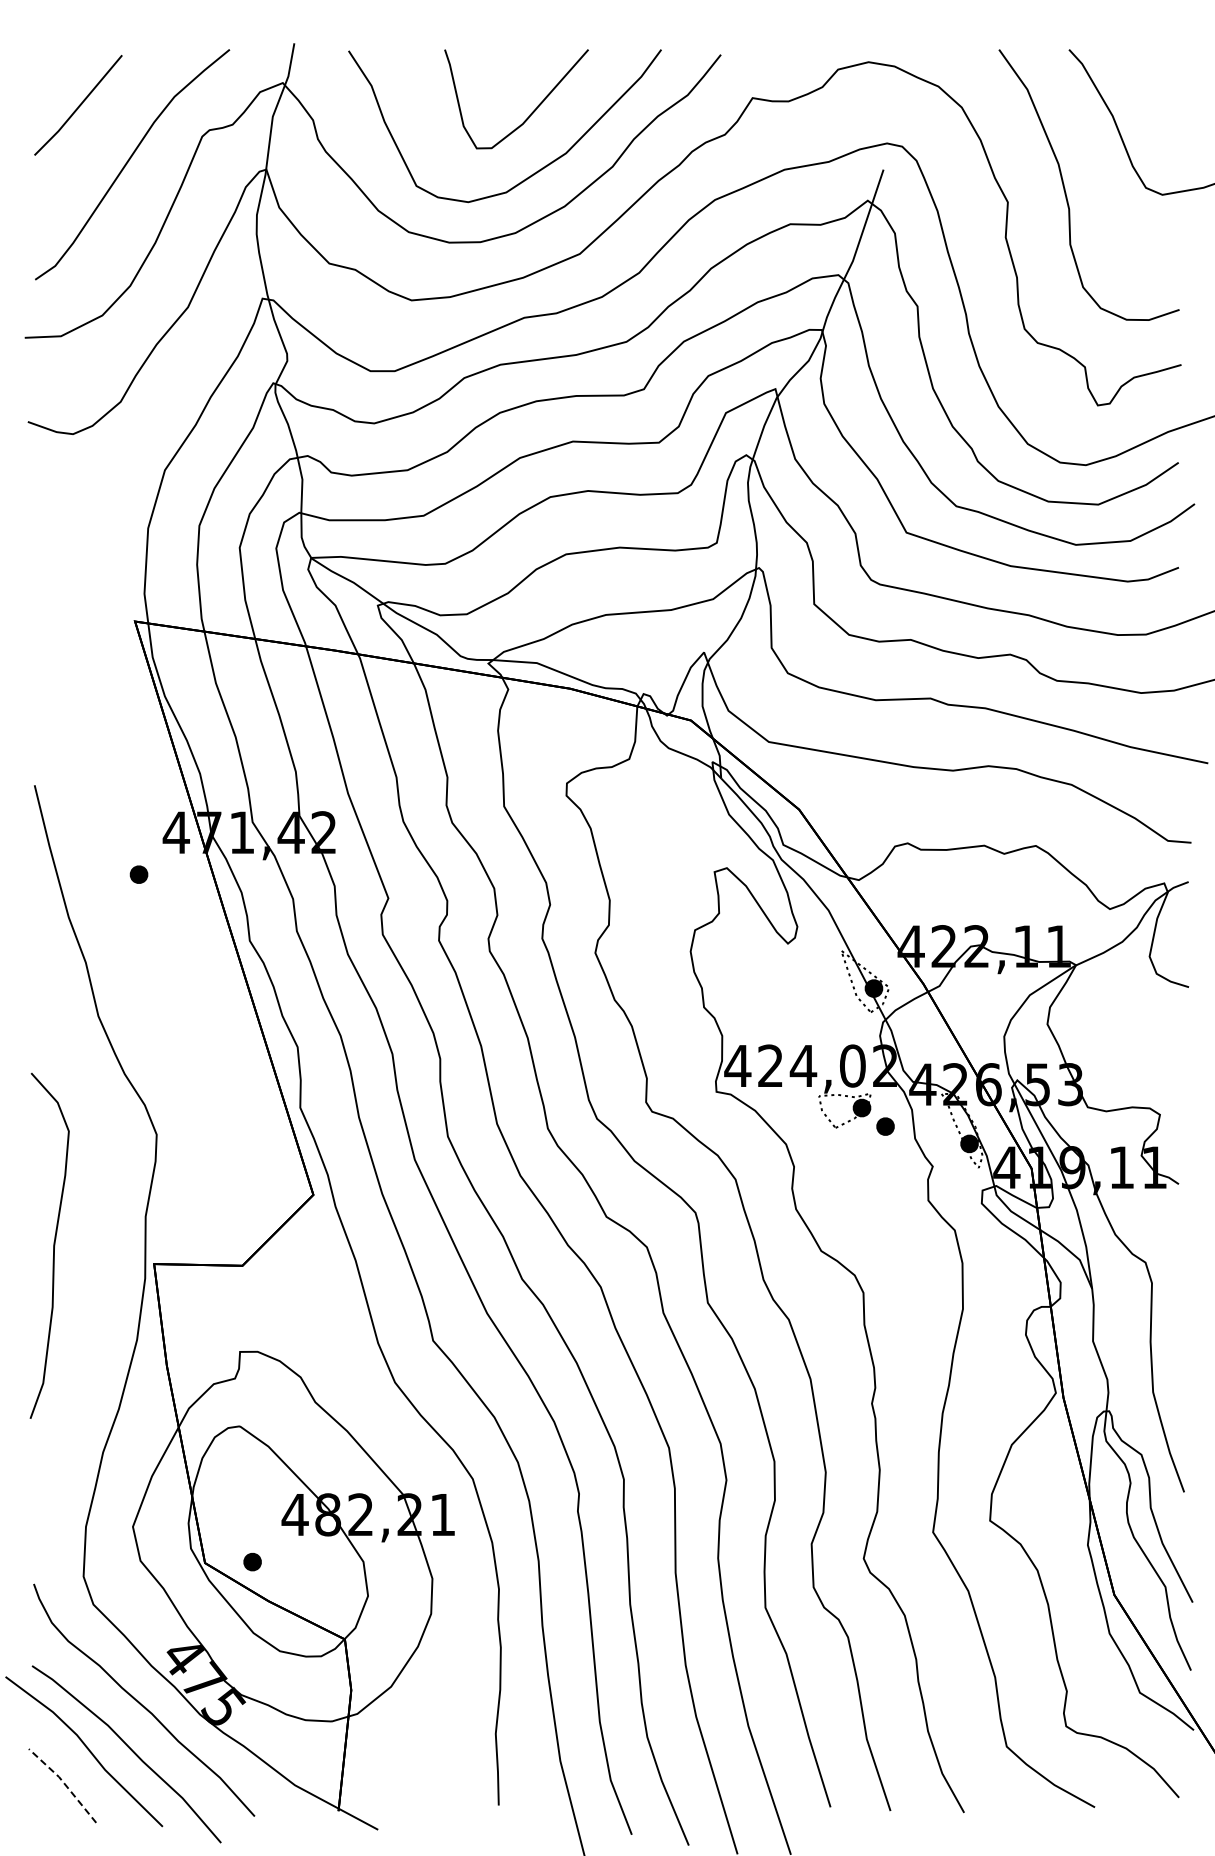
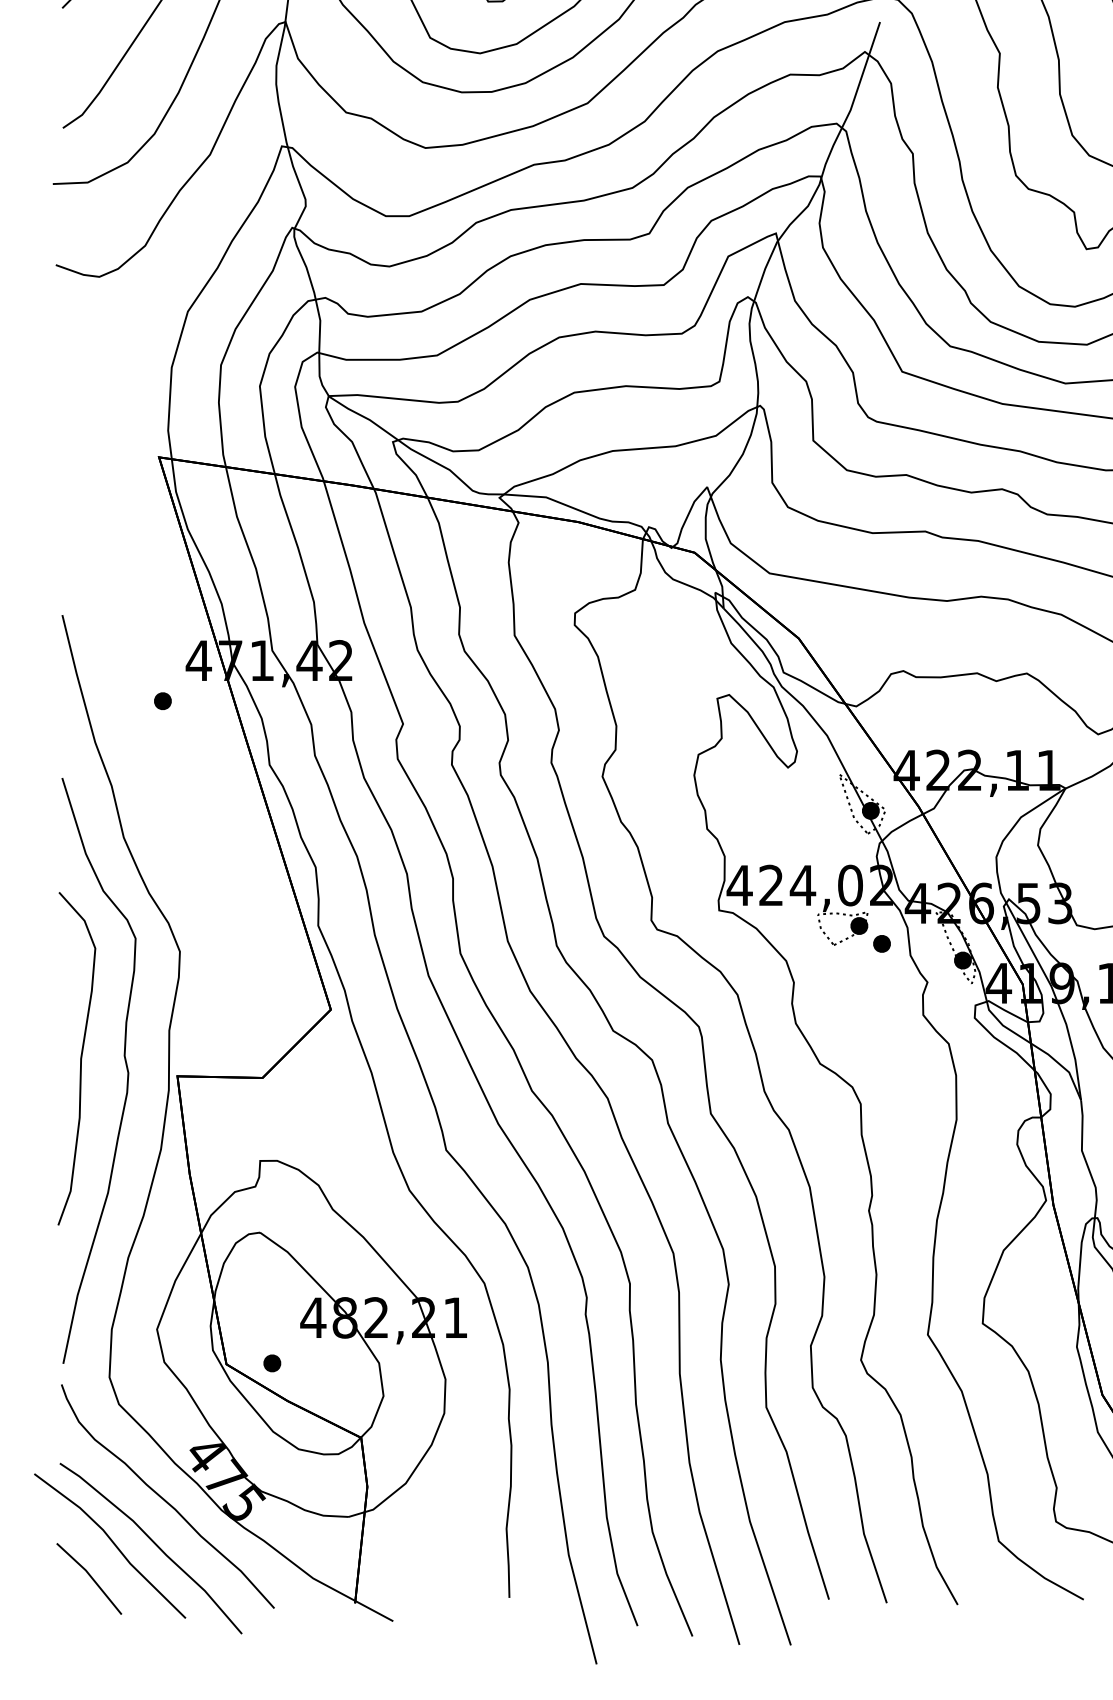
curve: (100, 1253) -> (125, 1066), added
line: (64, 1783) -> (91, 1576), dashed -> solid

